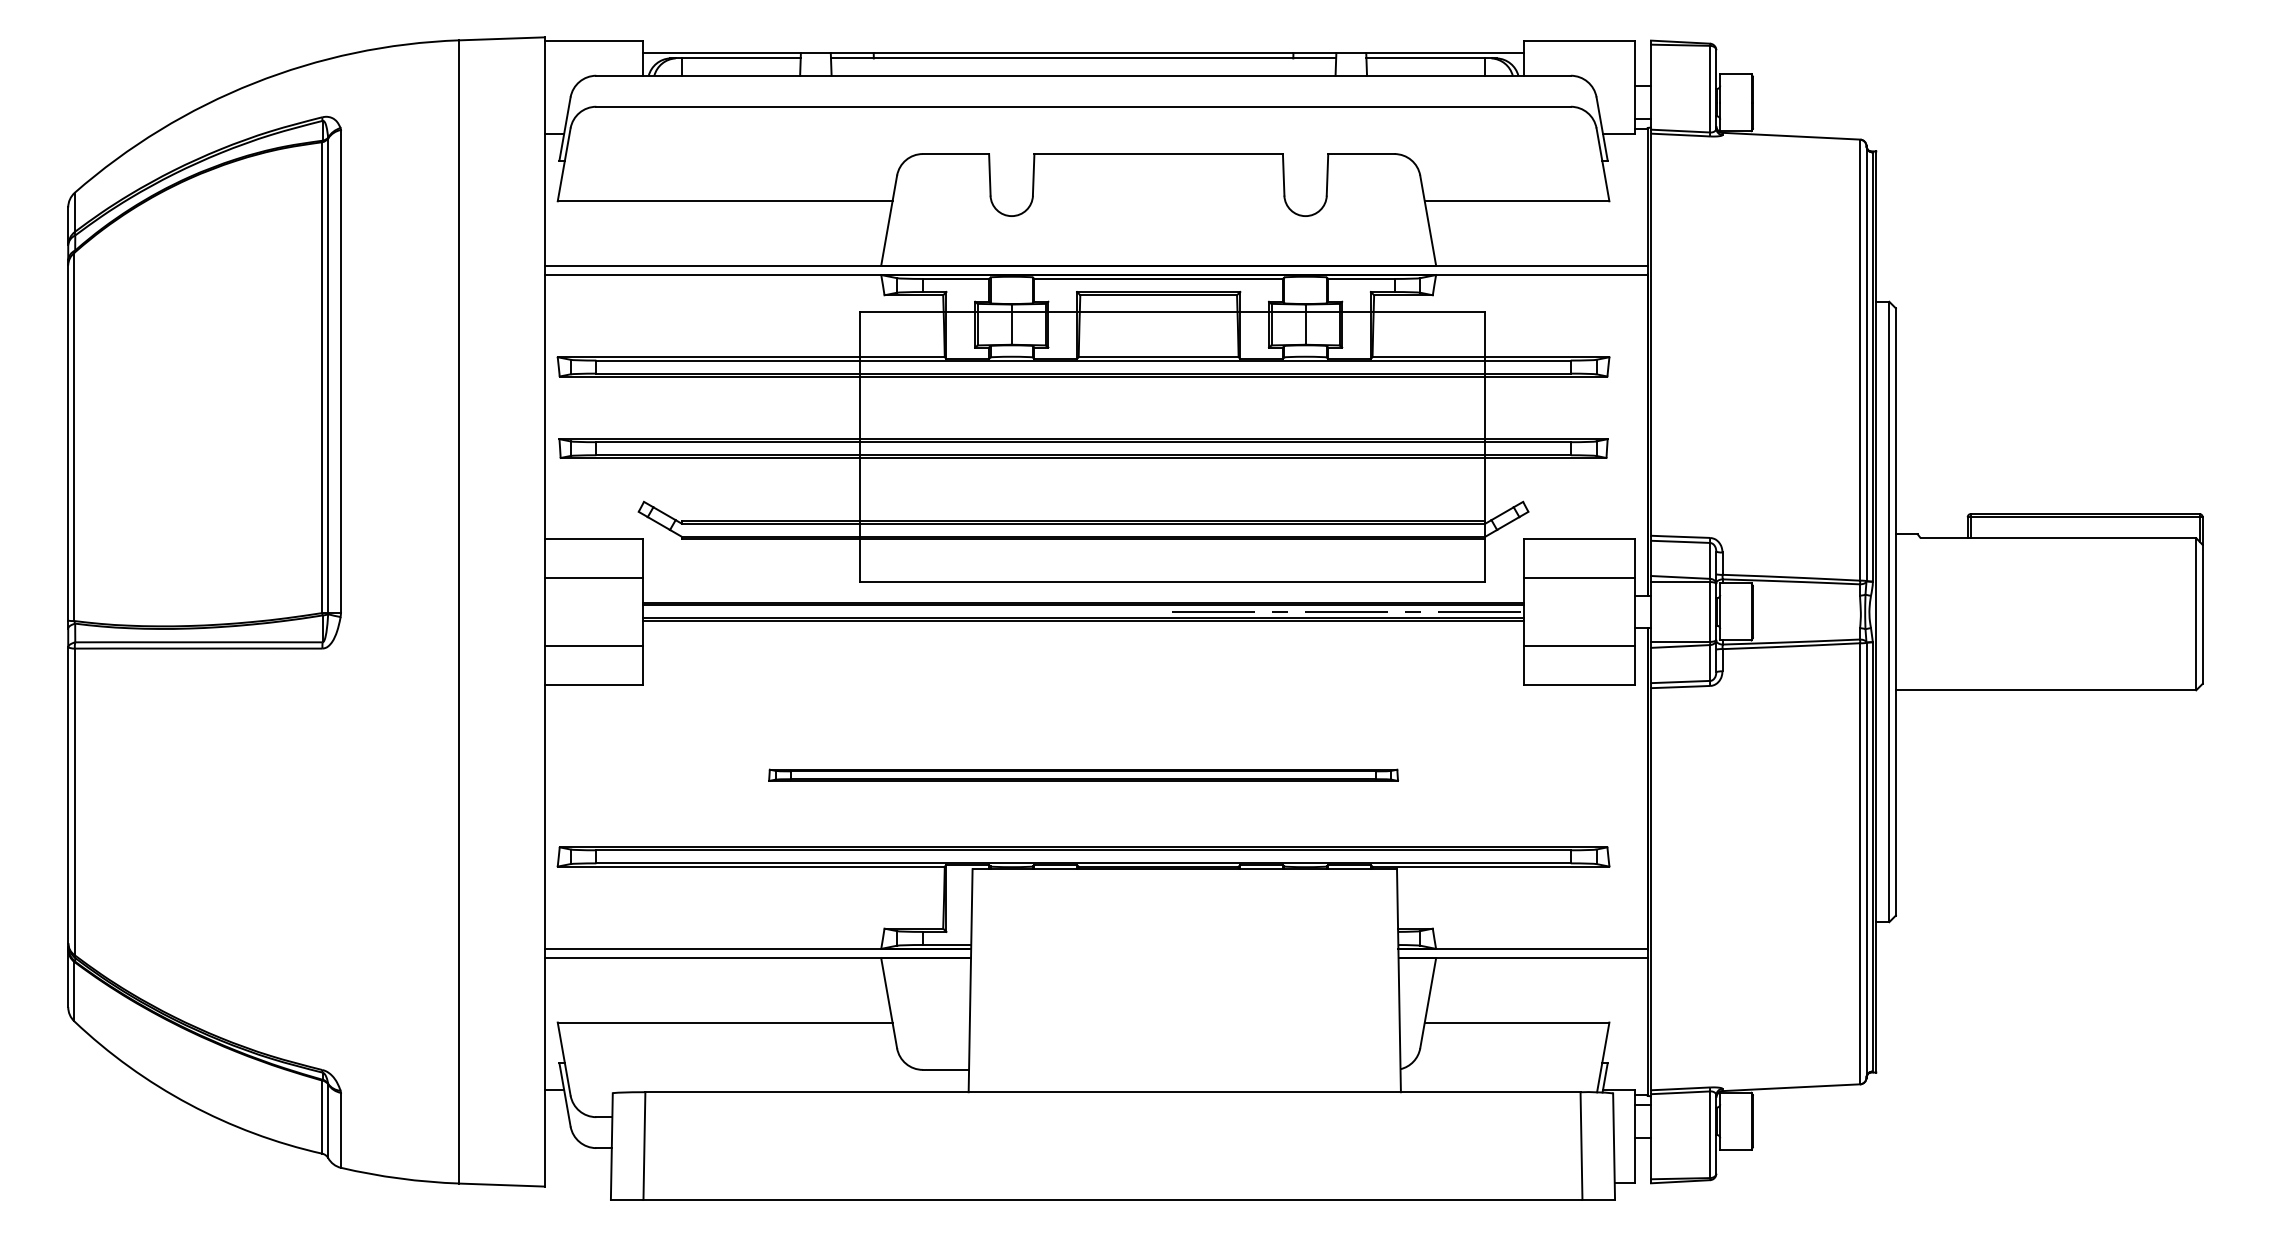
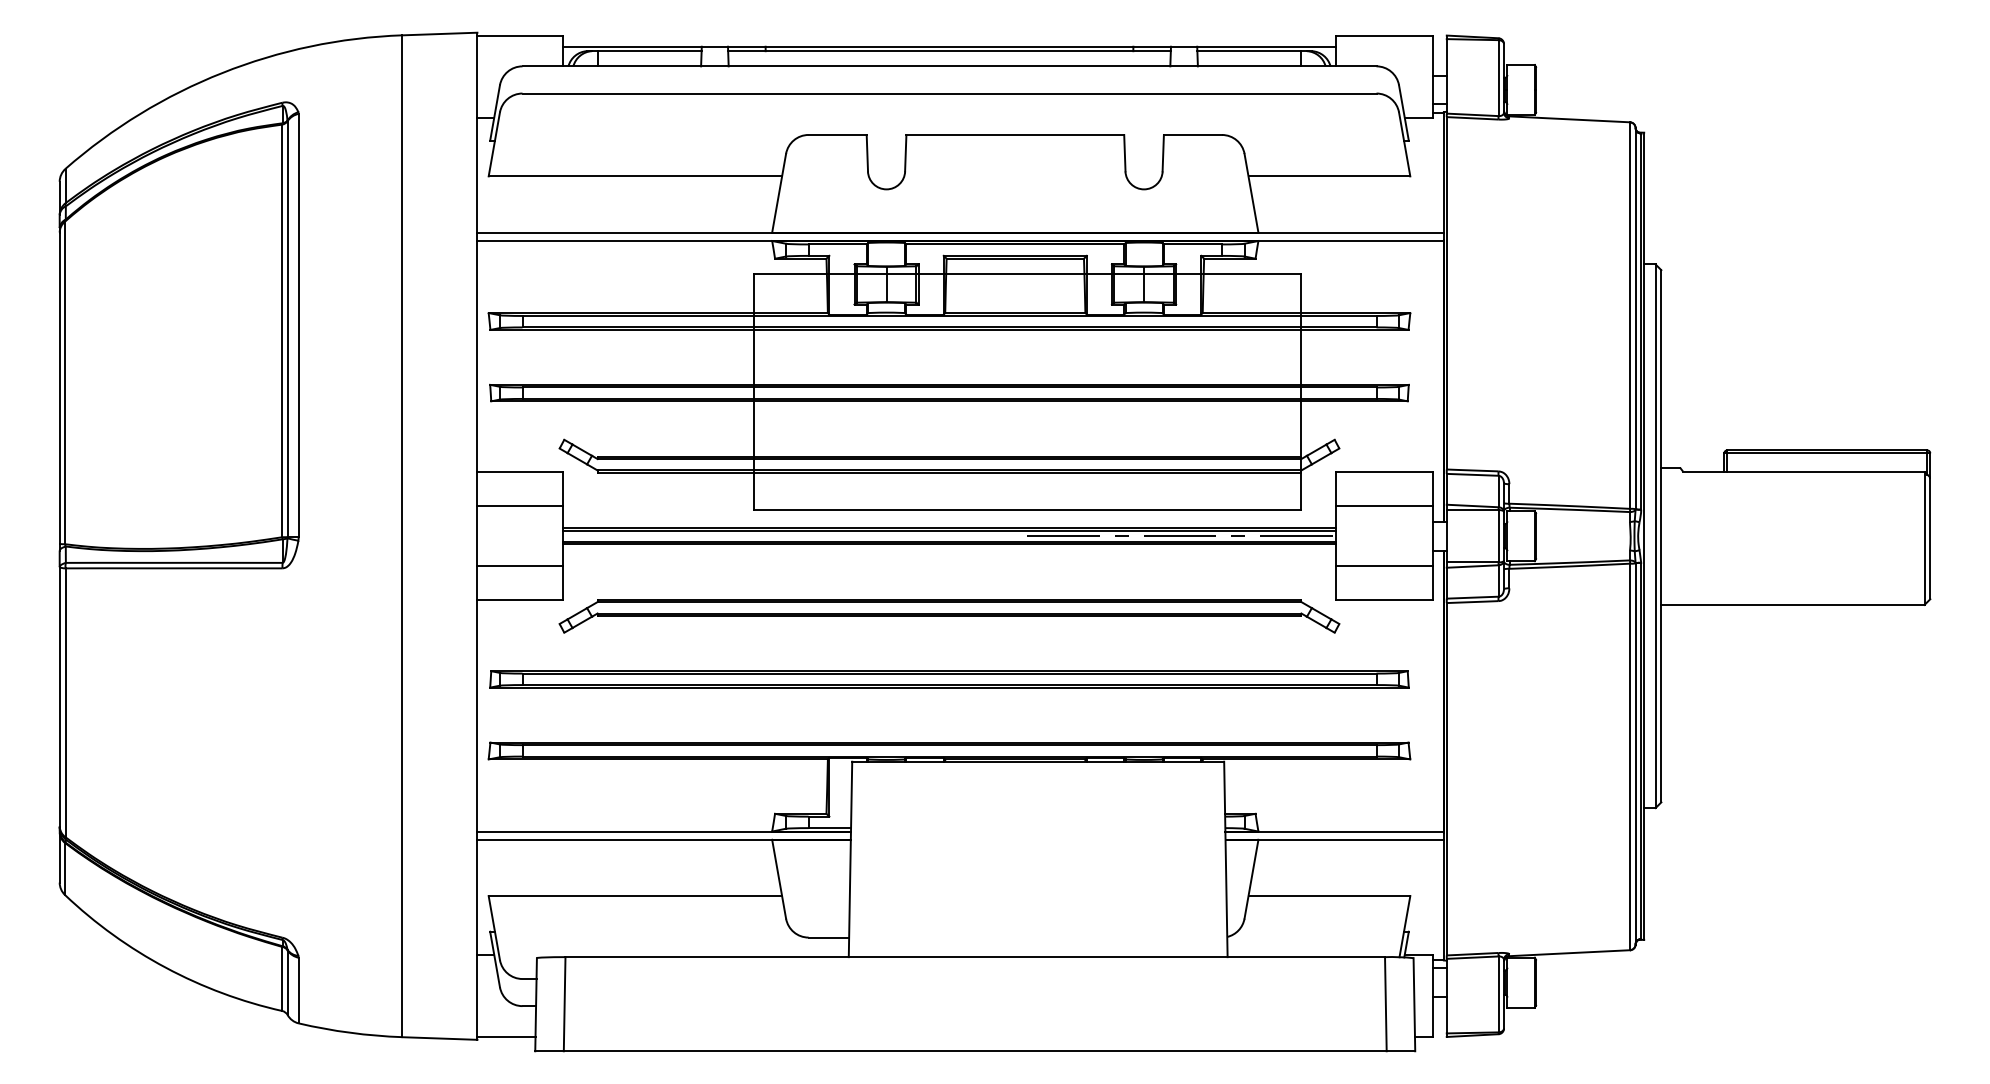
part: (1083, 703) -> (949, 616), added
part: (1083, 775) -> (949, 679), size x1.67
line: (578, 1182) -> (506, 1036), added

